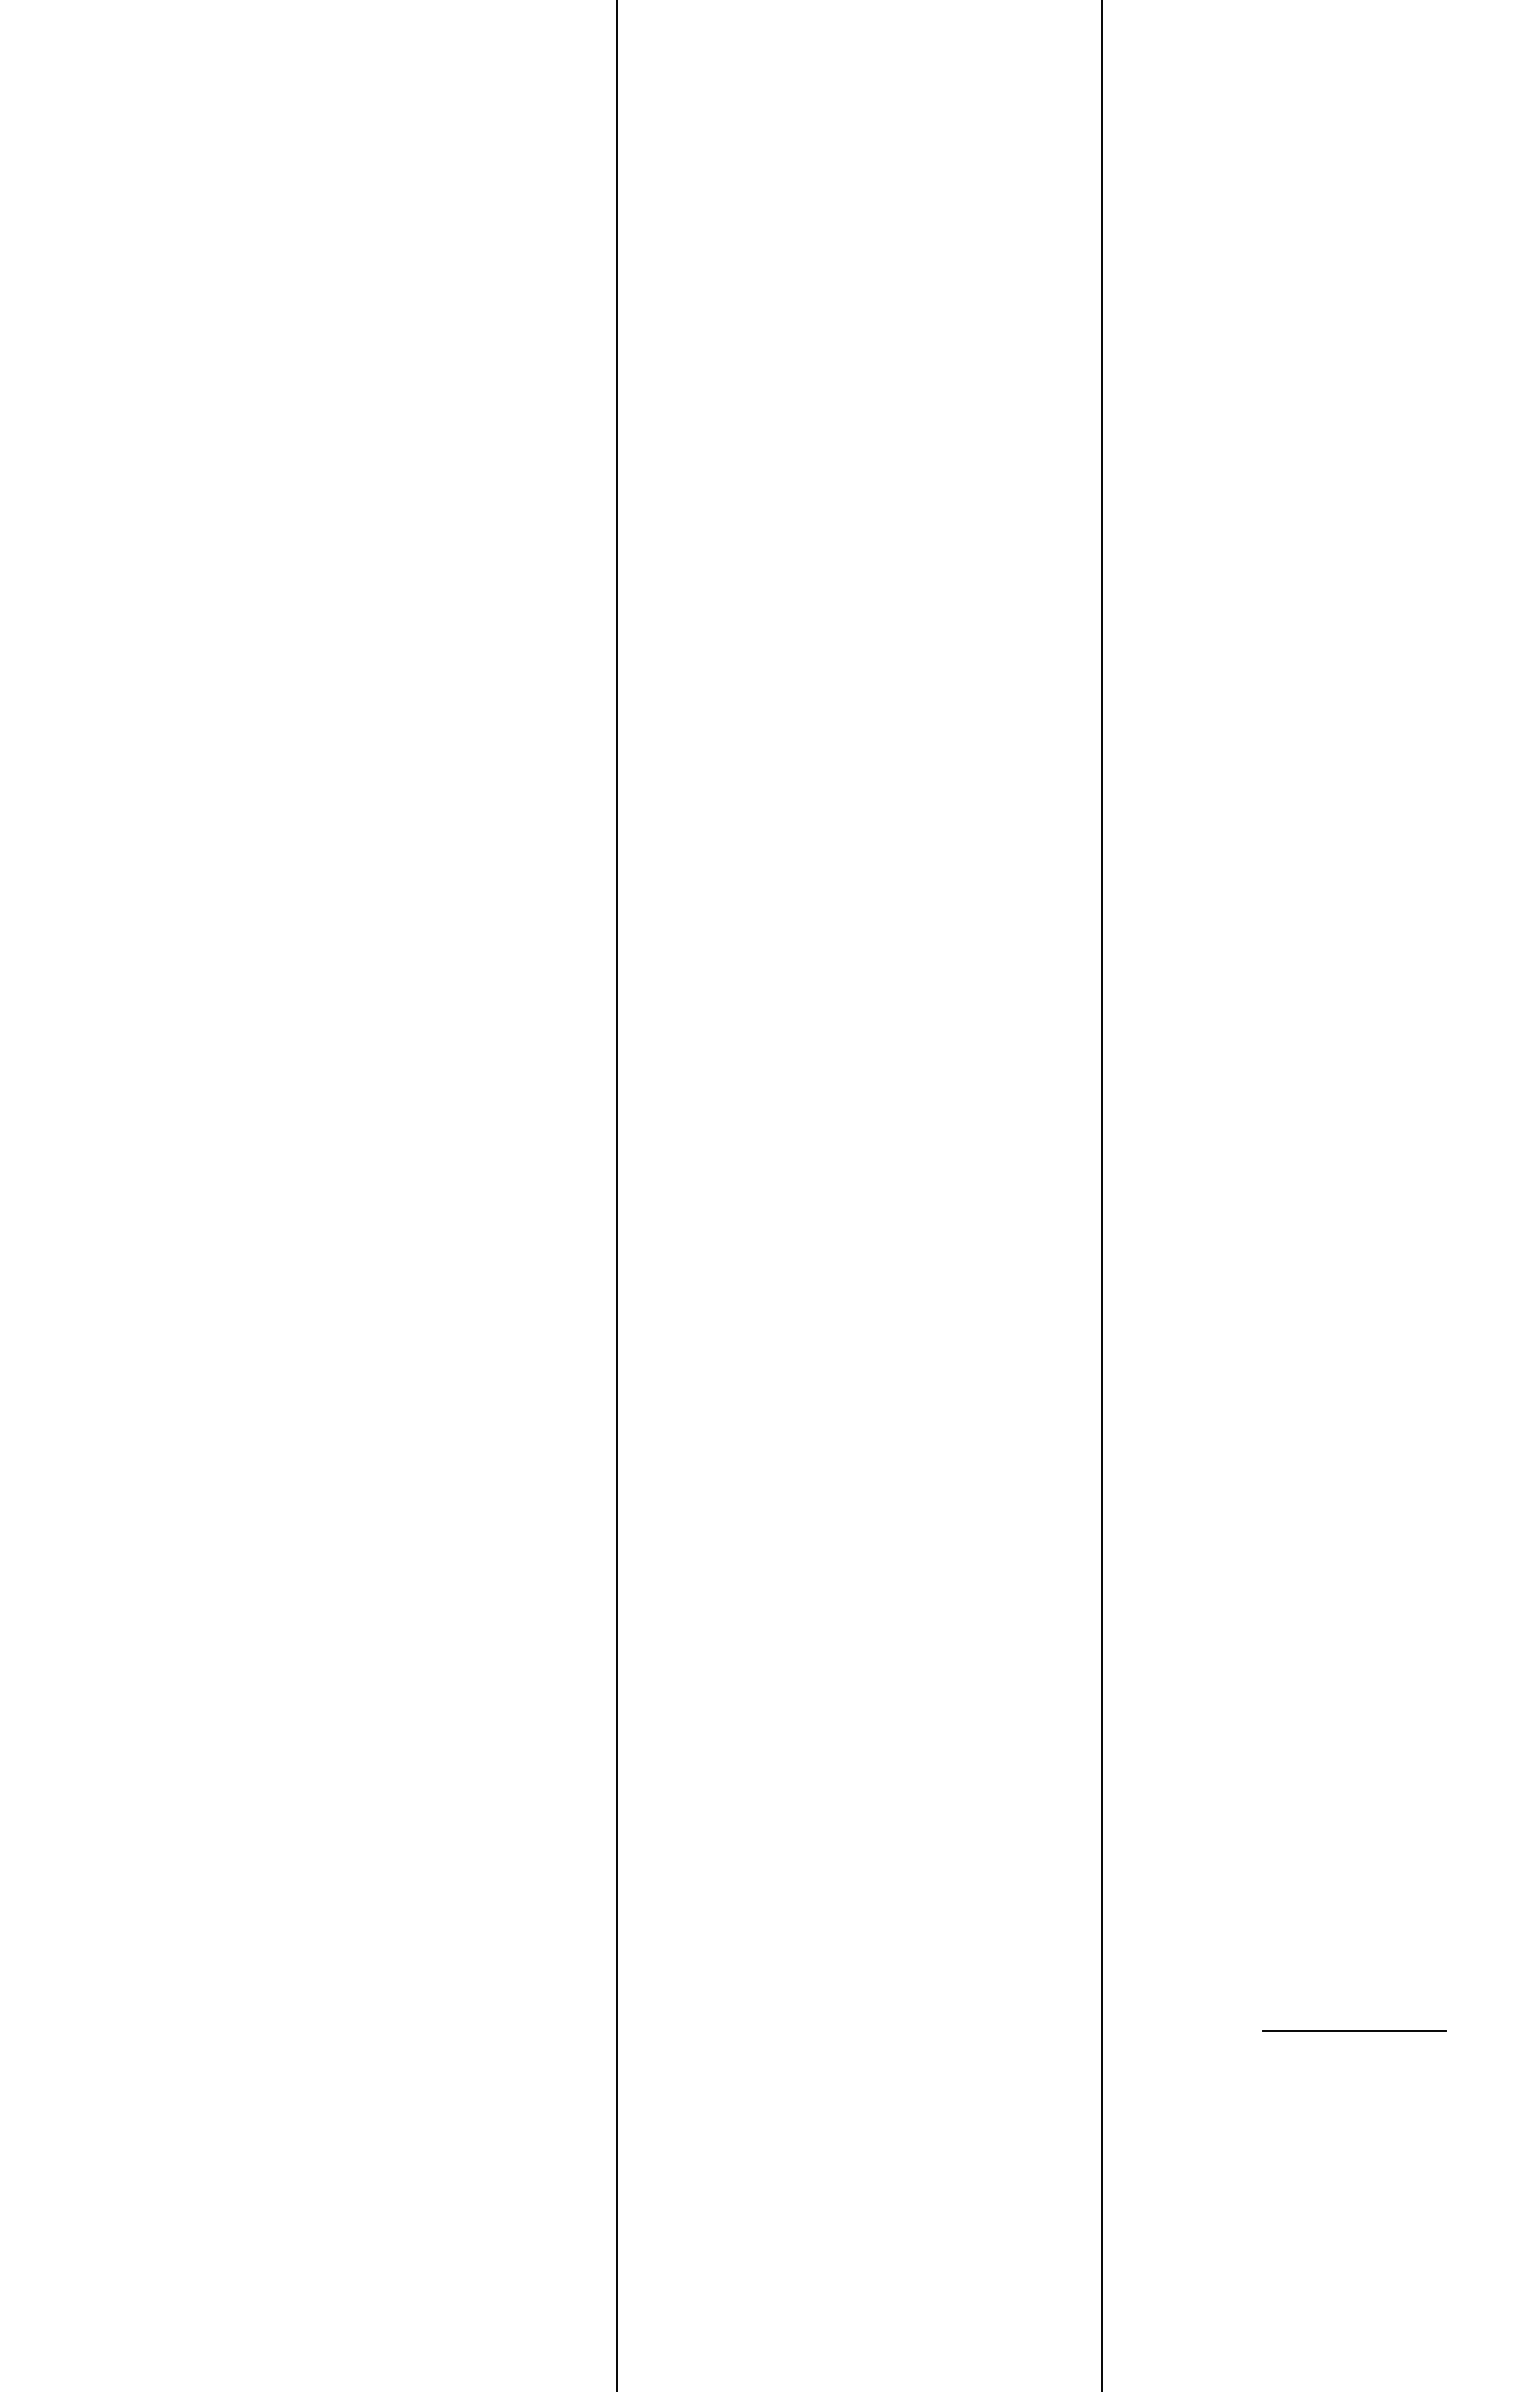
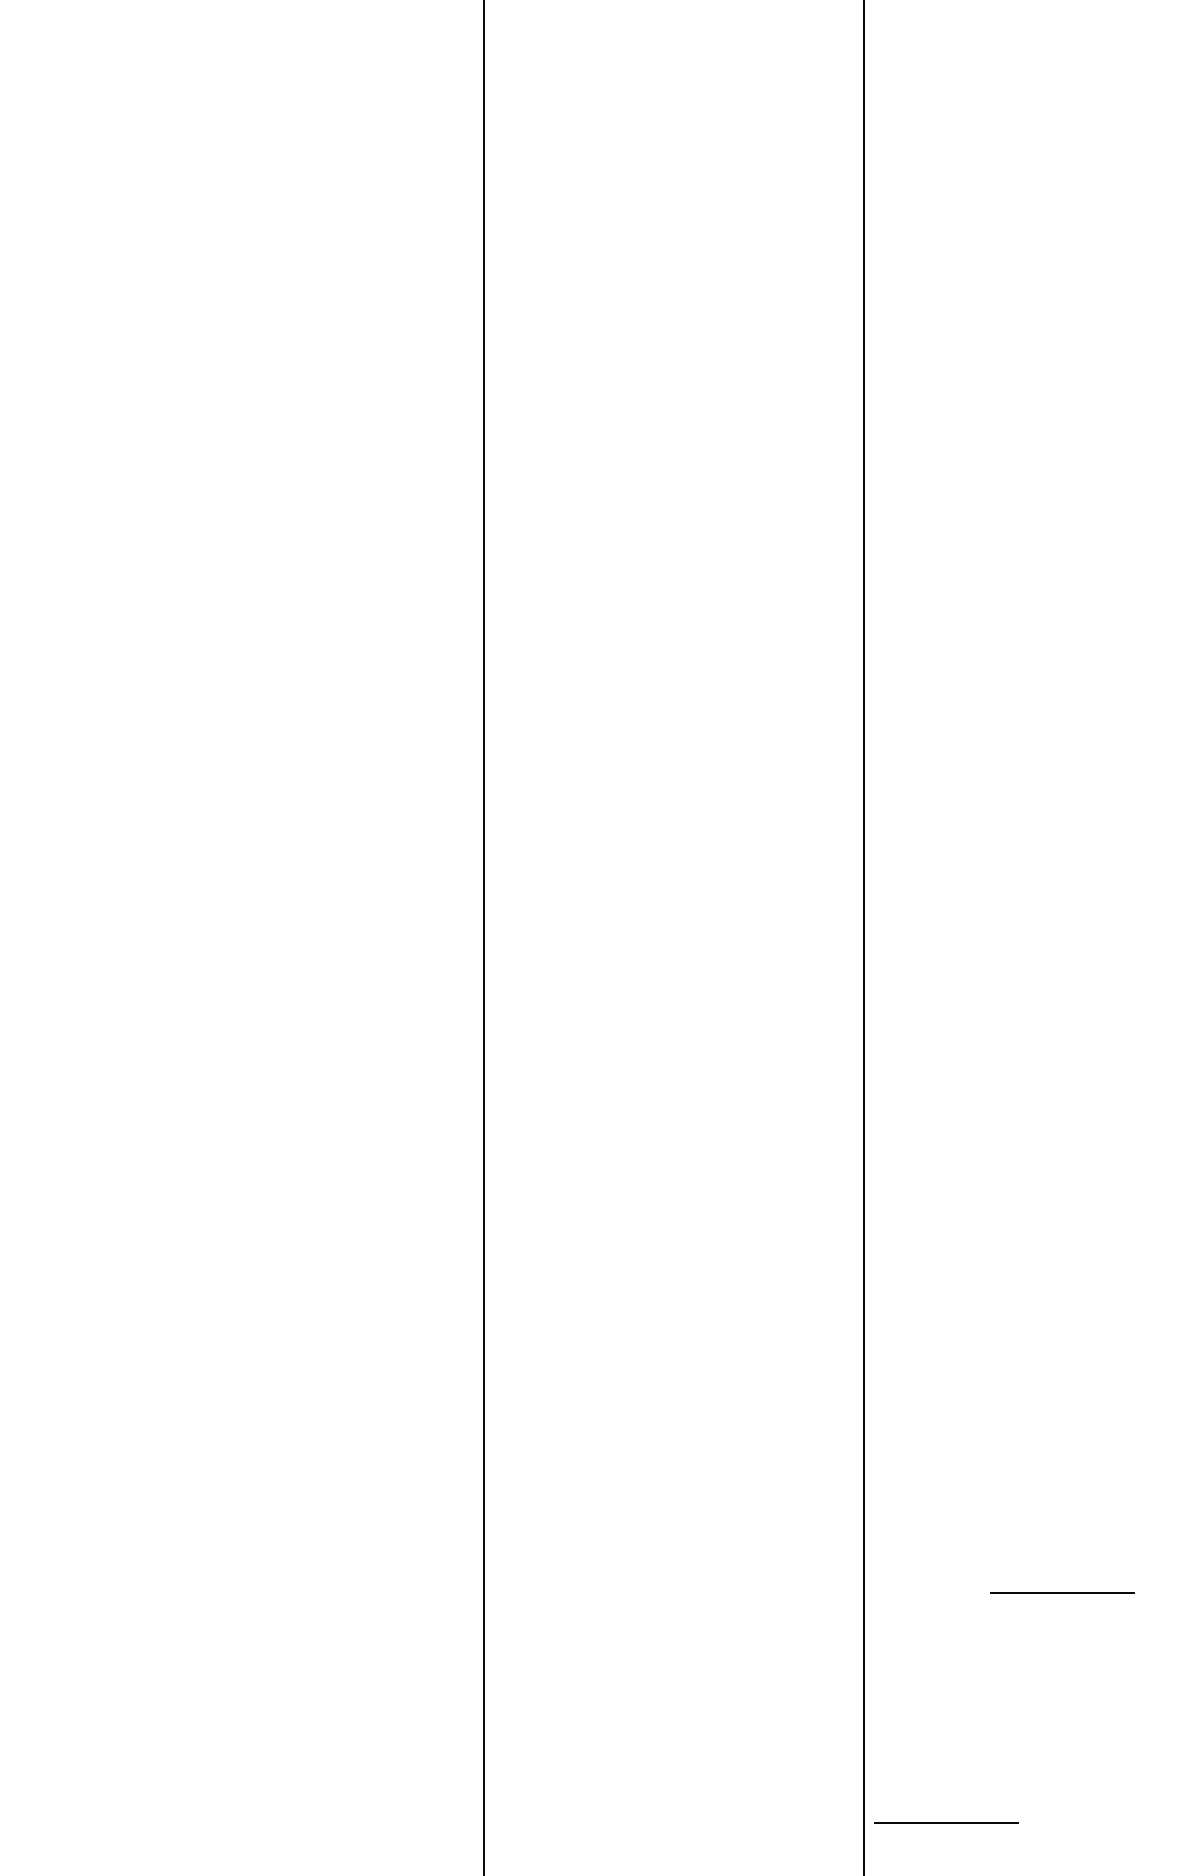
line: (1207, 2324) -> (946, 1822), added

